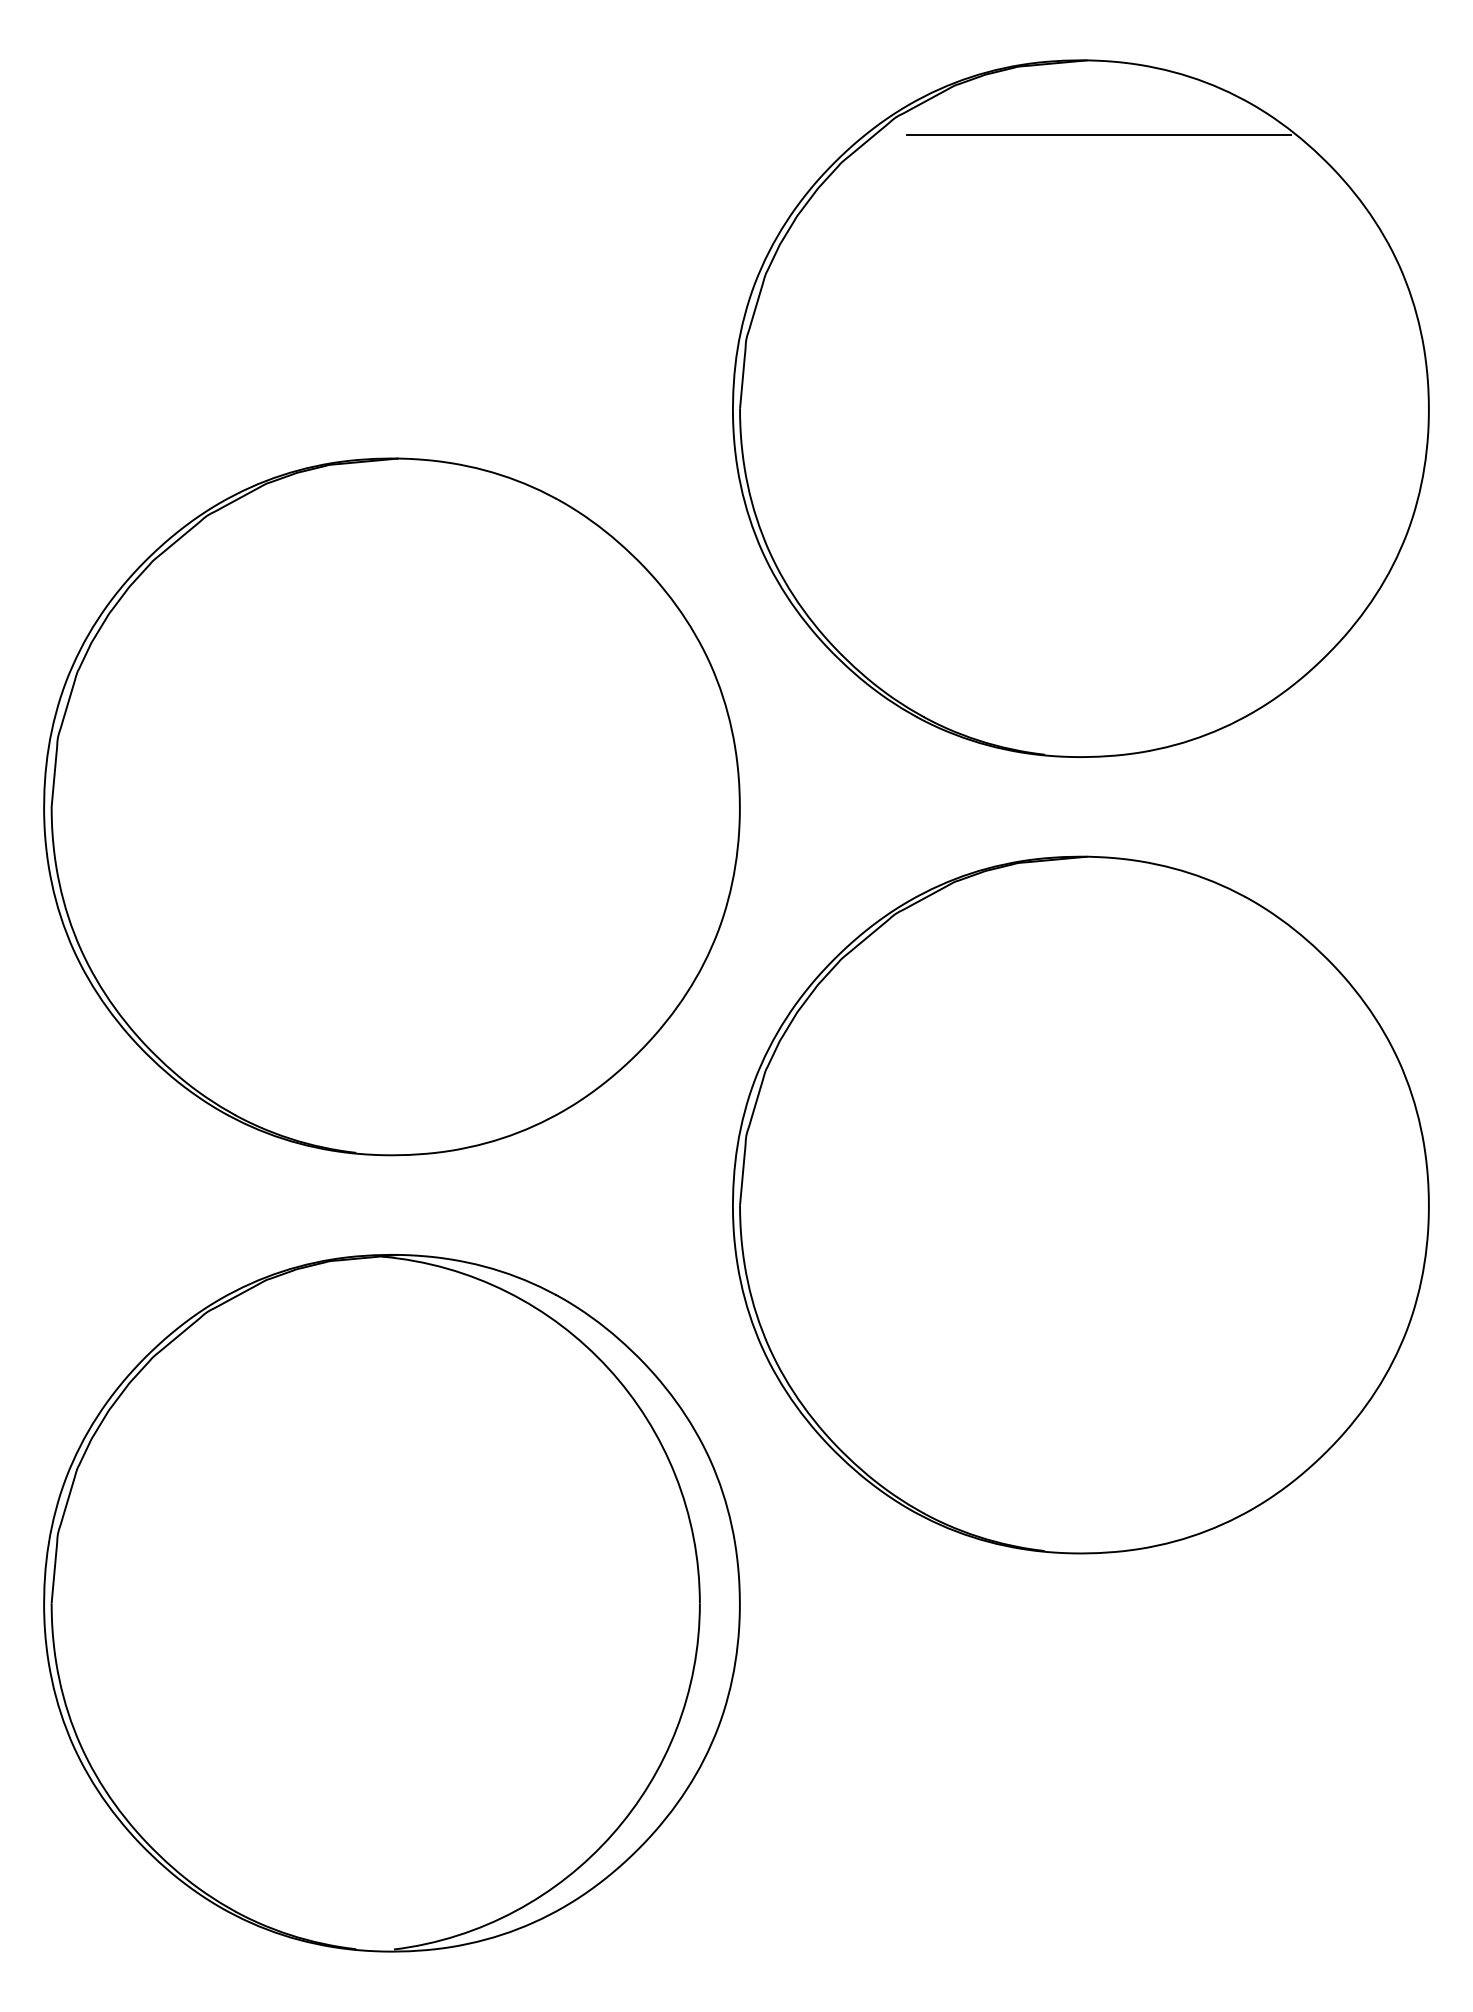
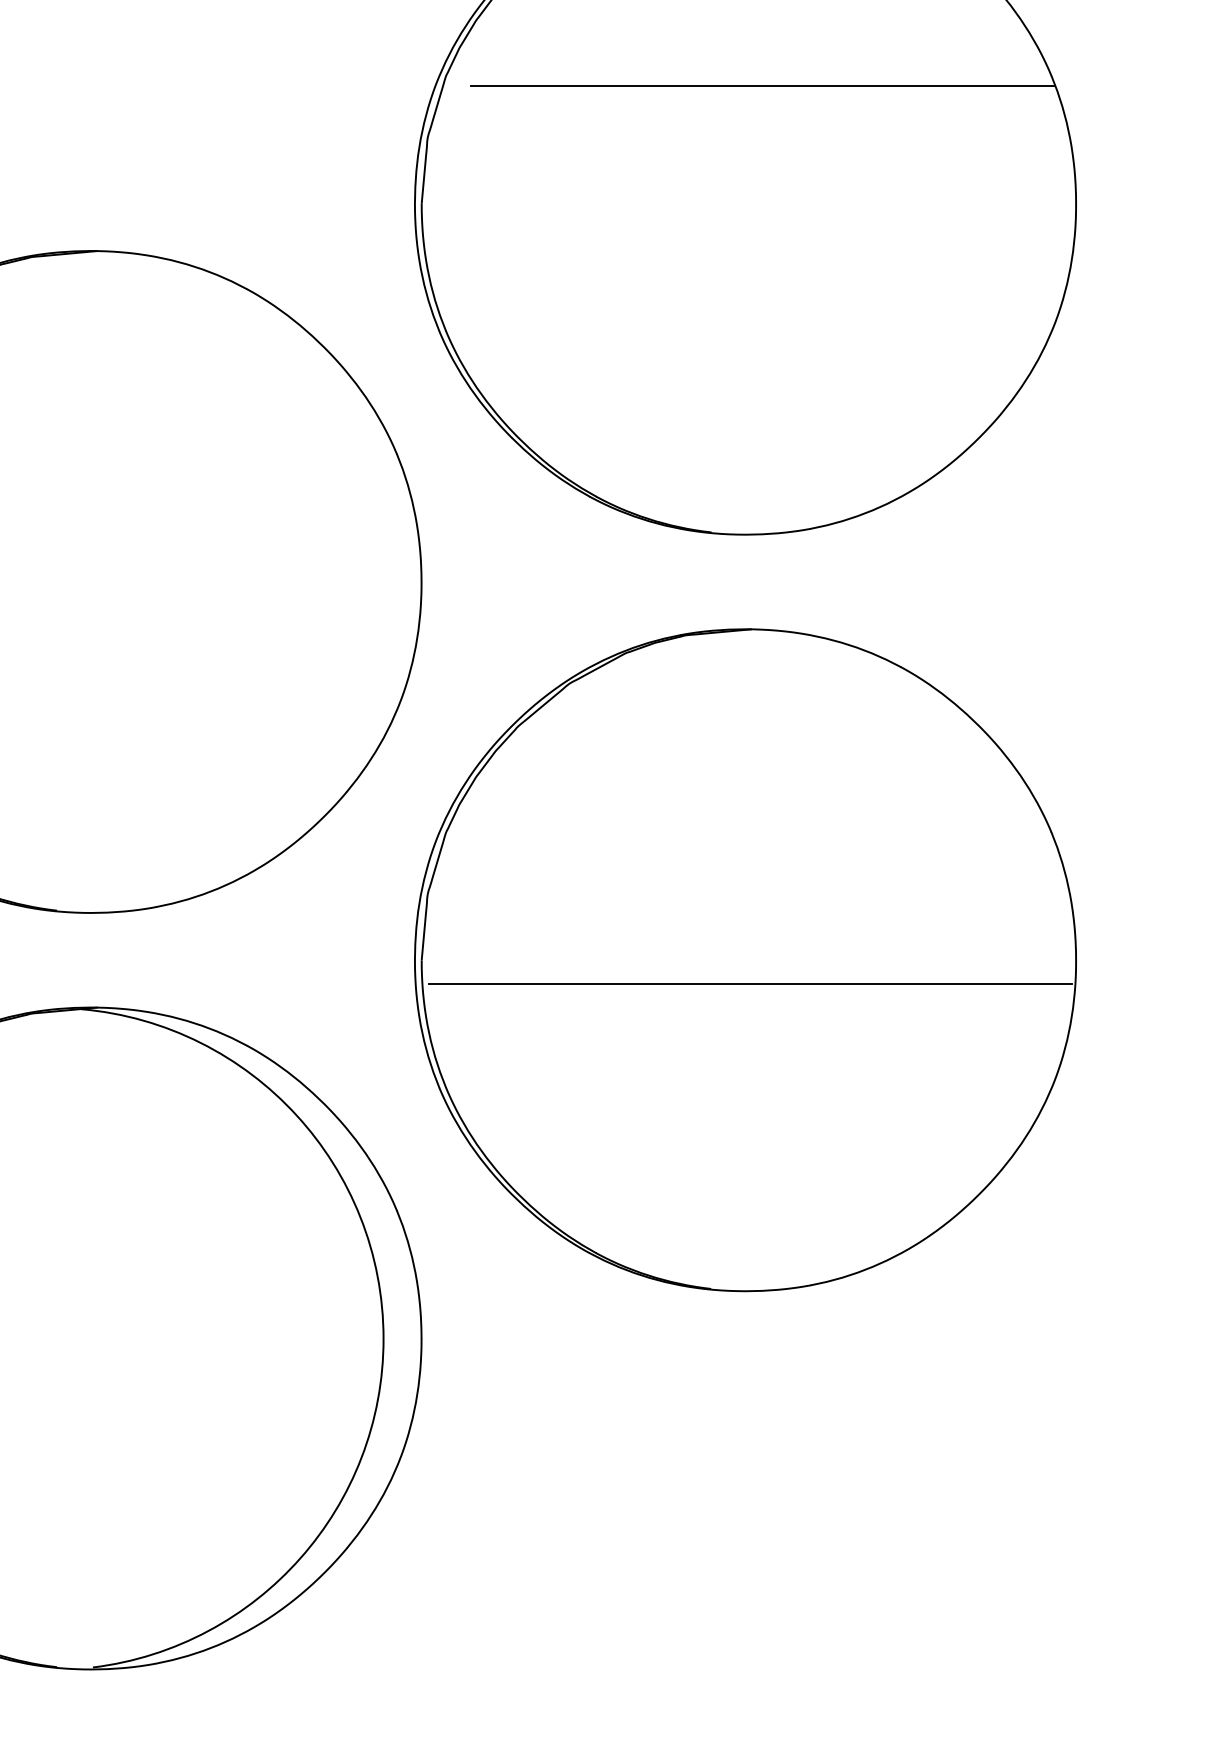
line: (1098, 284) -> (762, 85), added
line: (1085, 1230) -> (749, 984), added

